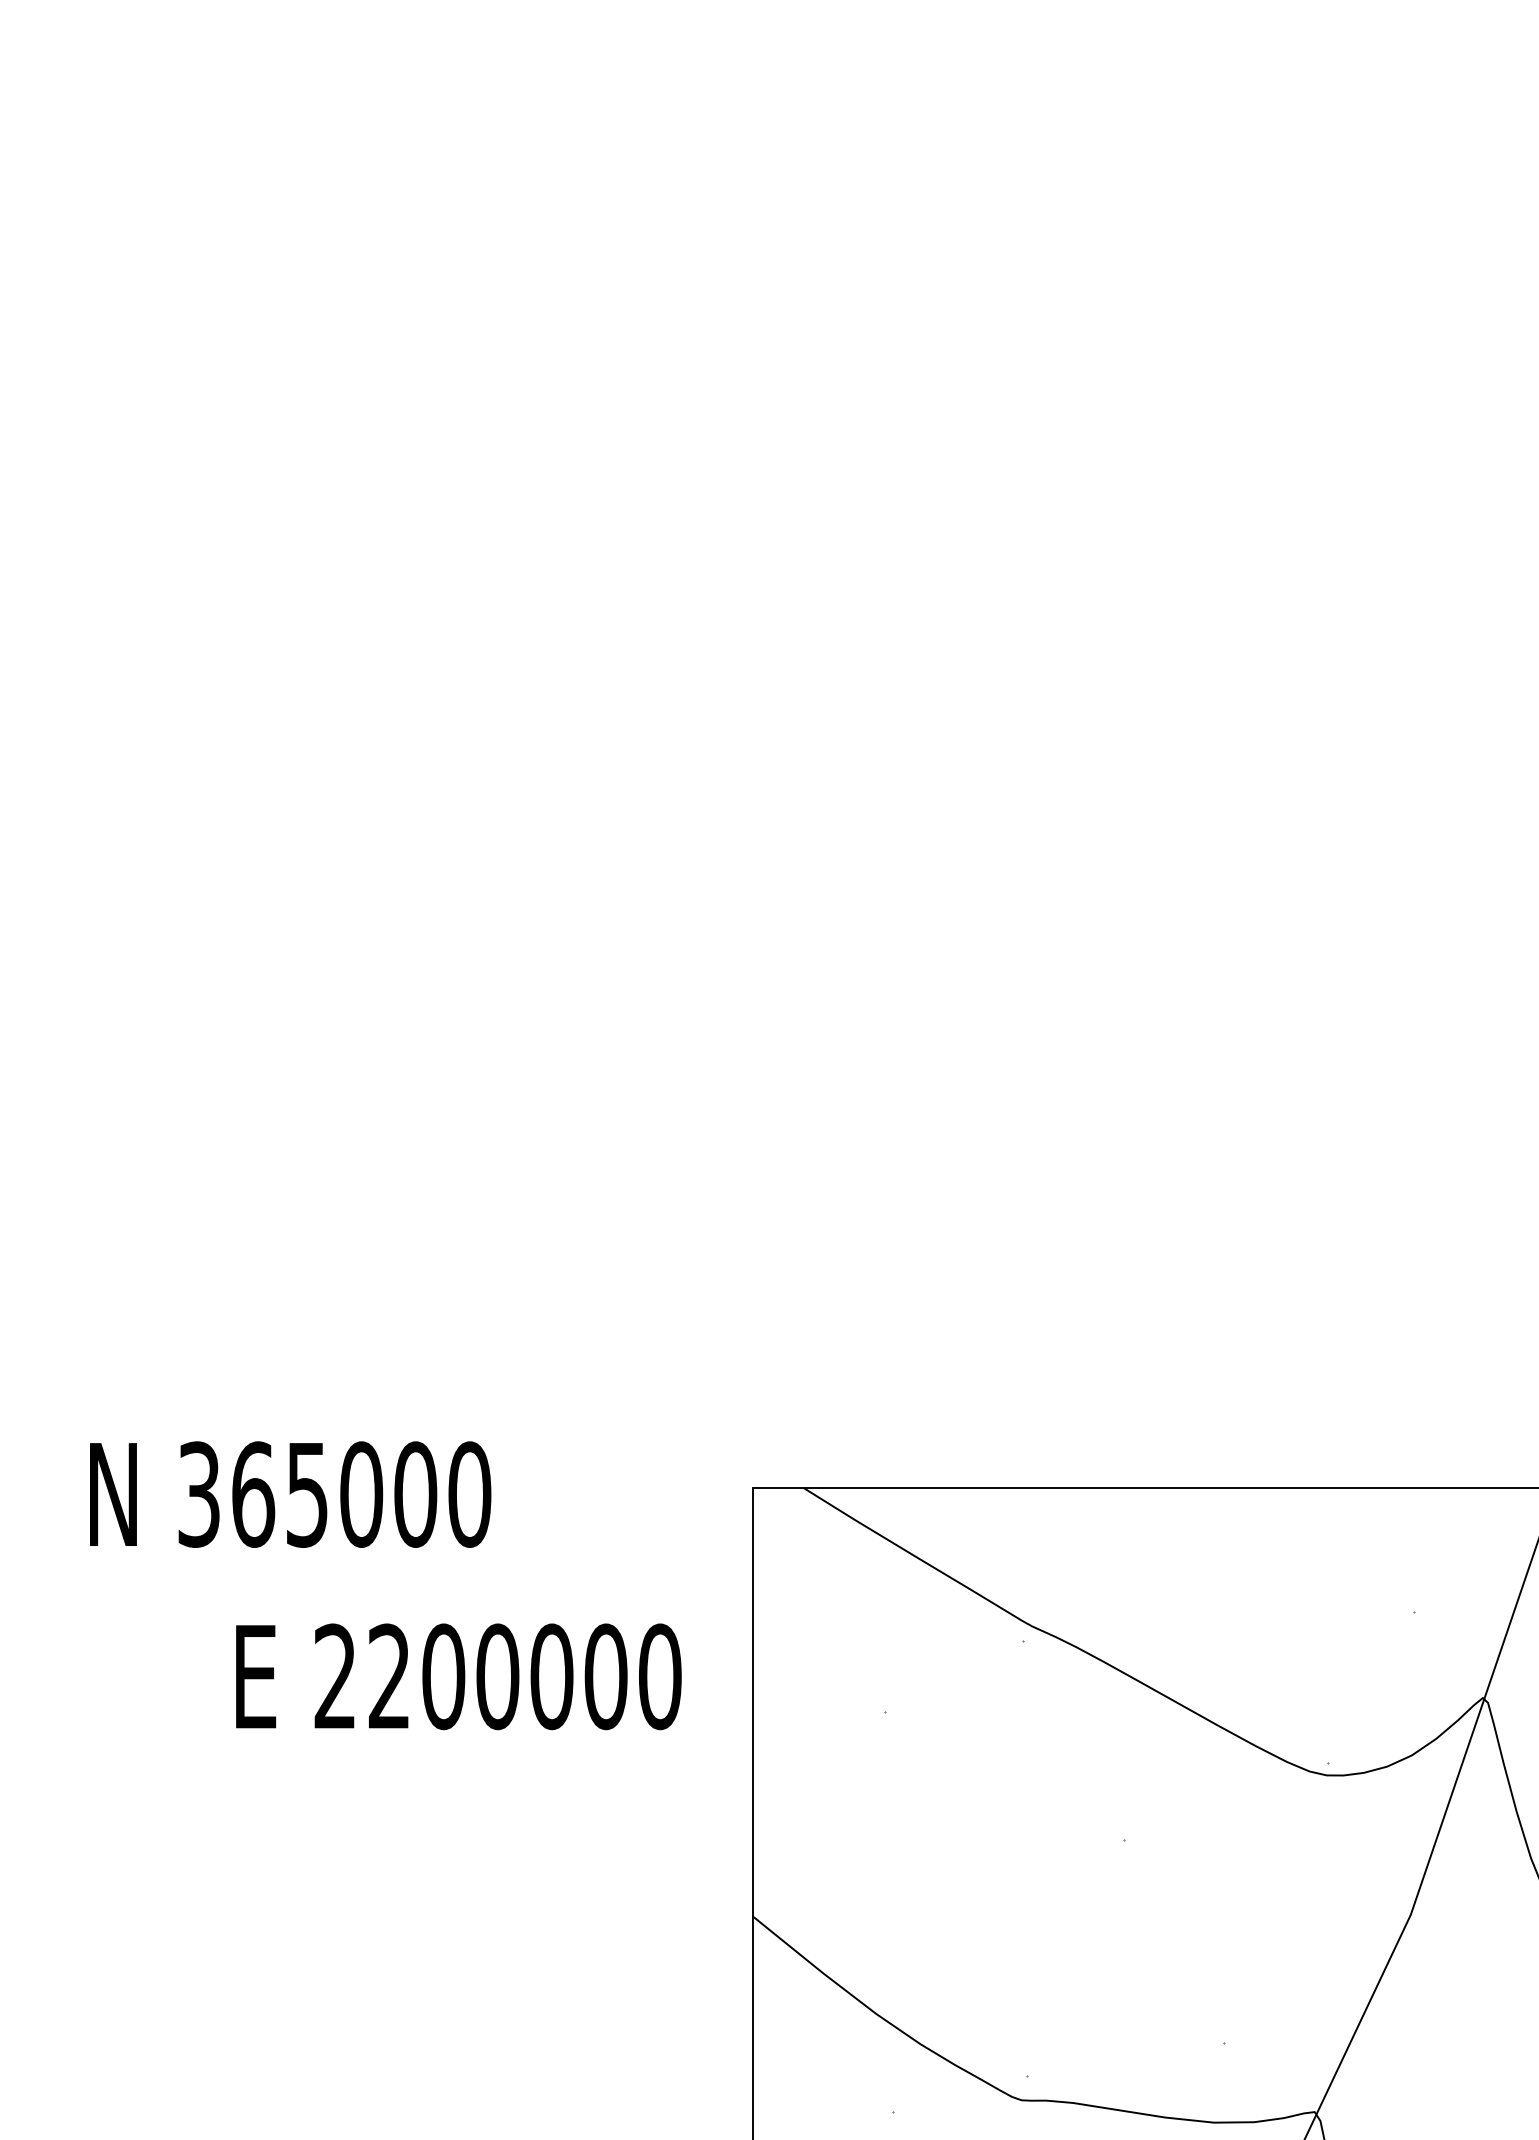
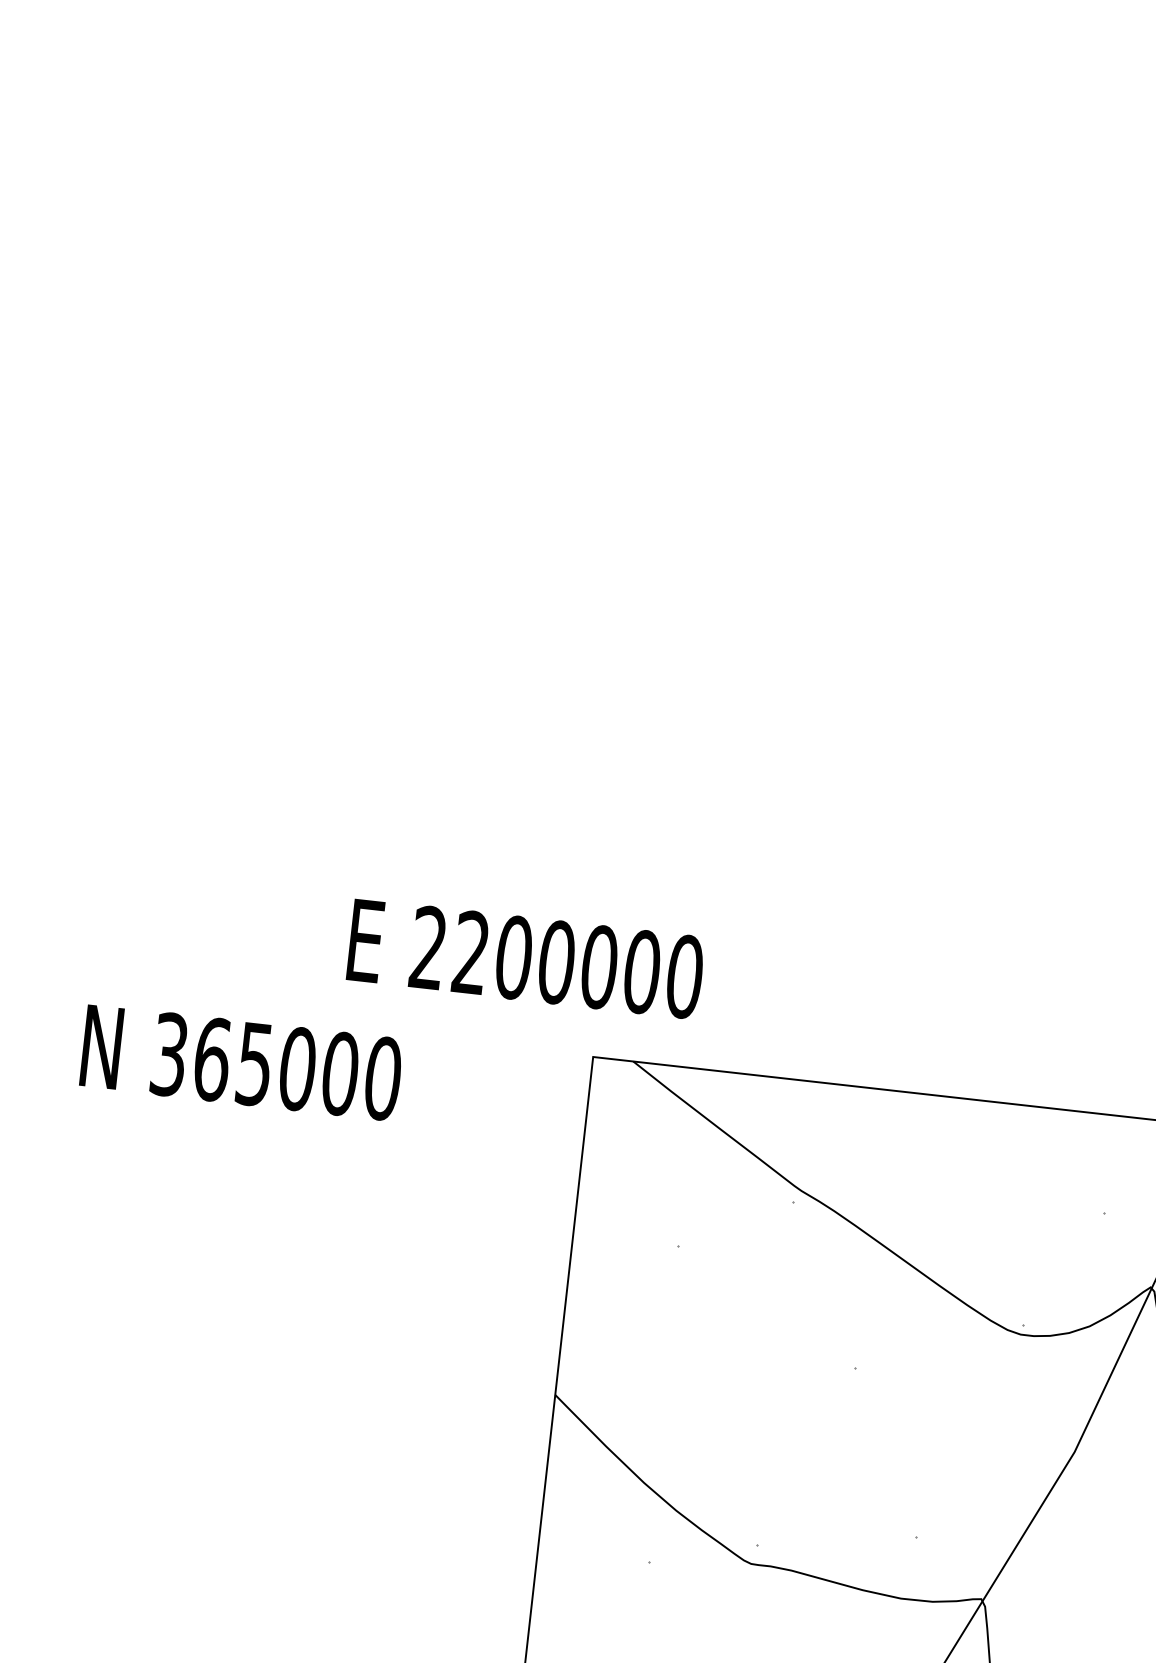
text: (290, 1494) -> (241, 1062), moved
text: (458, 1676) -> (525, 958), moved

